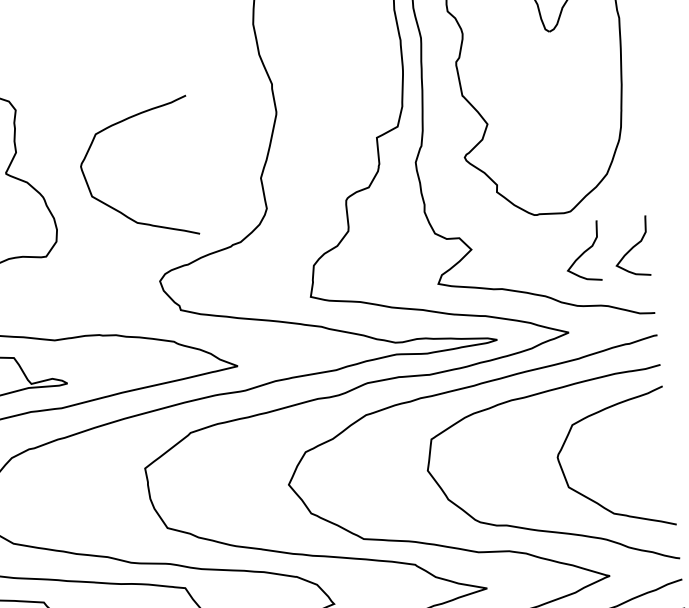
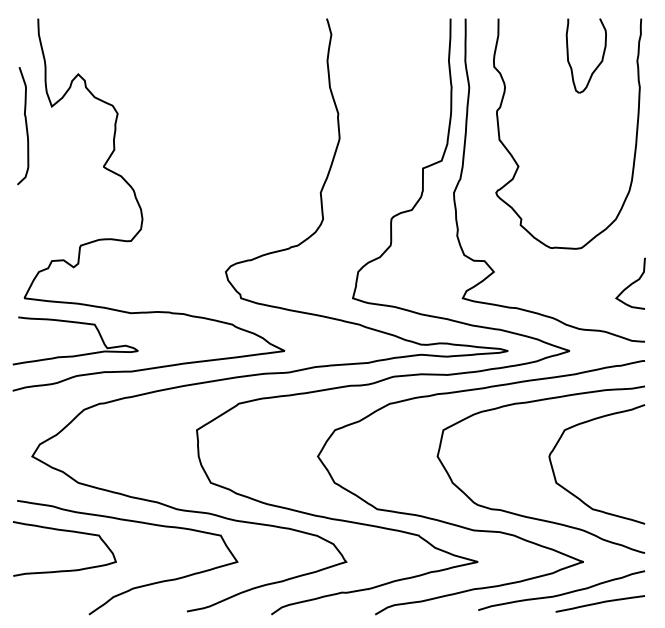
curve: (117, 208) -> (195, 206), removed
curve: (582, 251) -> (588, 283), removed

